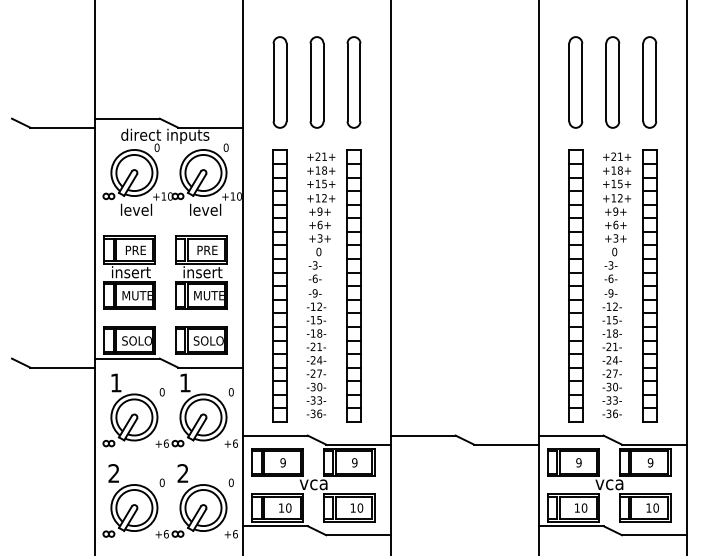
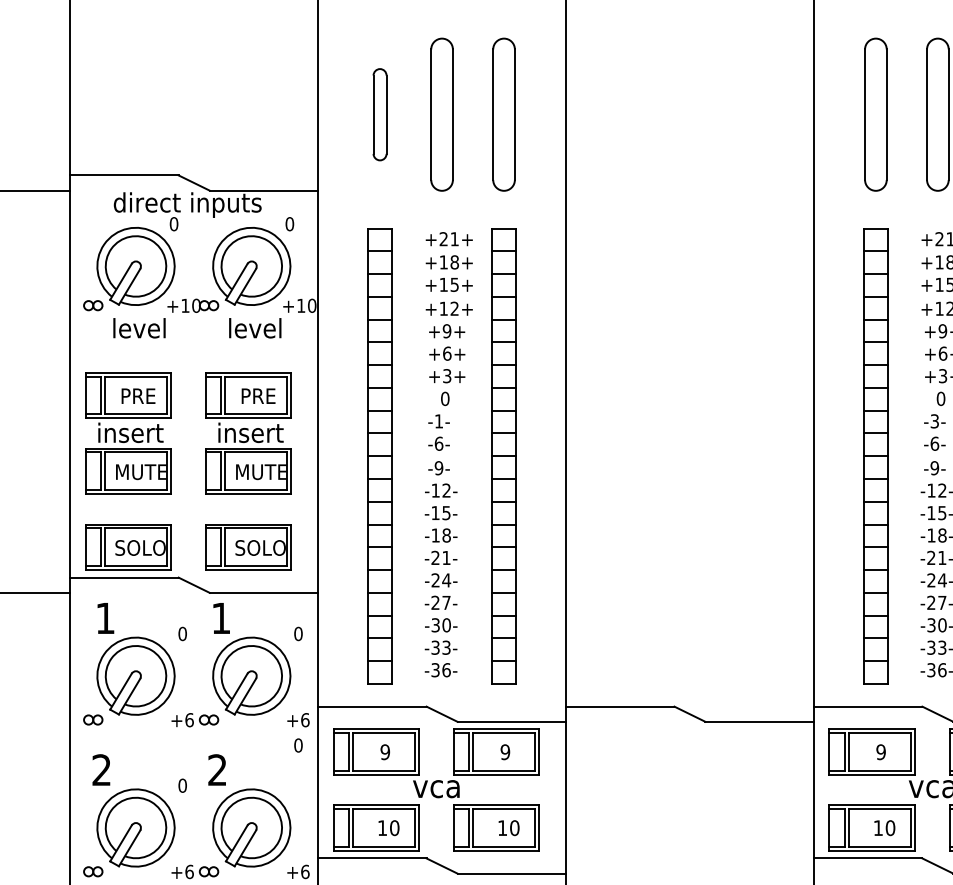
part: (279, 82) -> (379, 114), size x0.6
text: (314, 265) -> (437, 421), -3- -> -1-
text: (230, 482) -> (297, 745), moved

